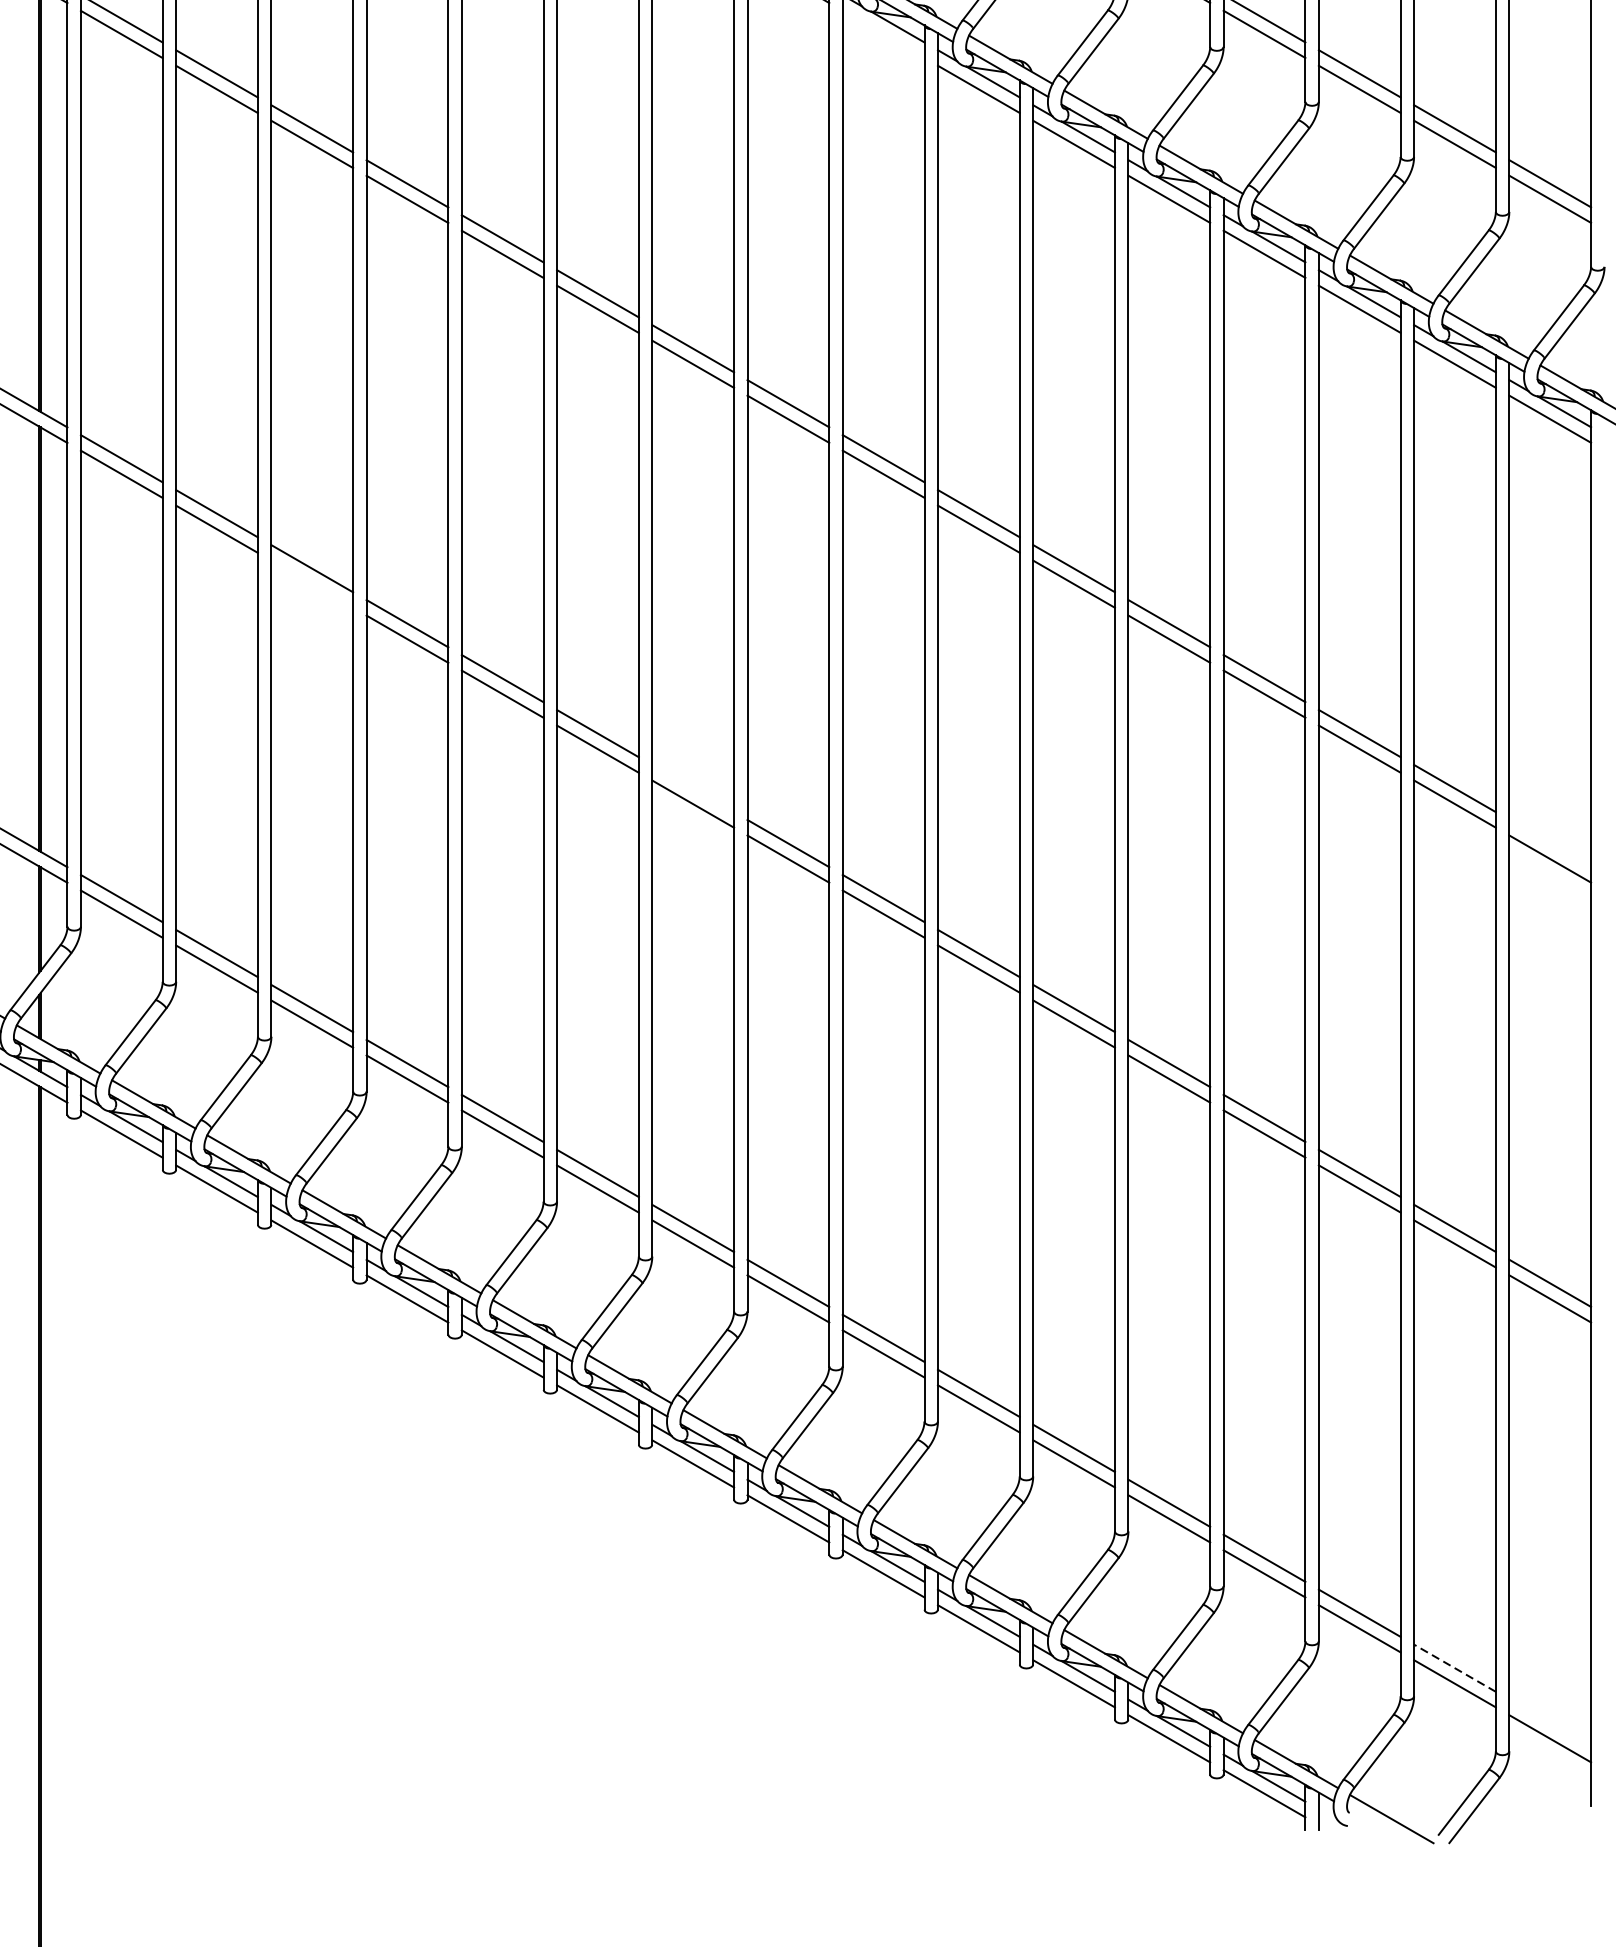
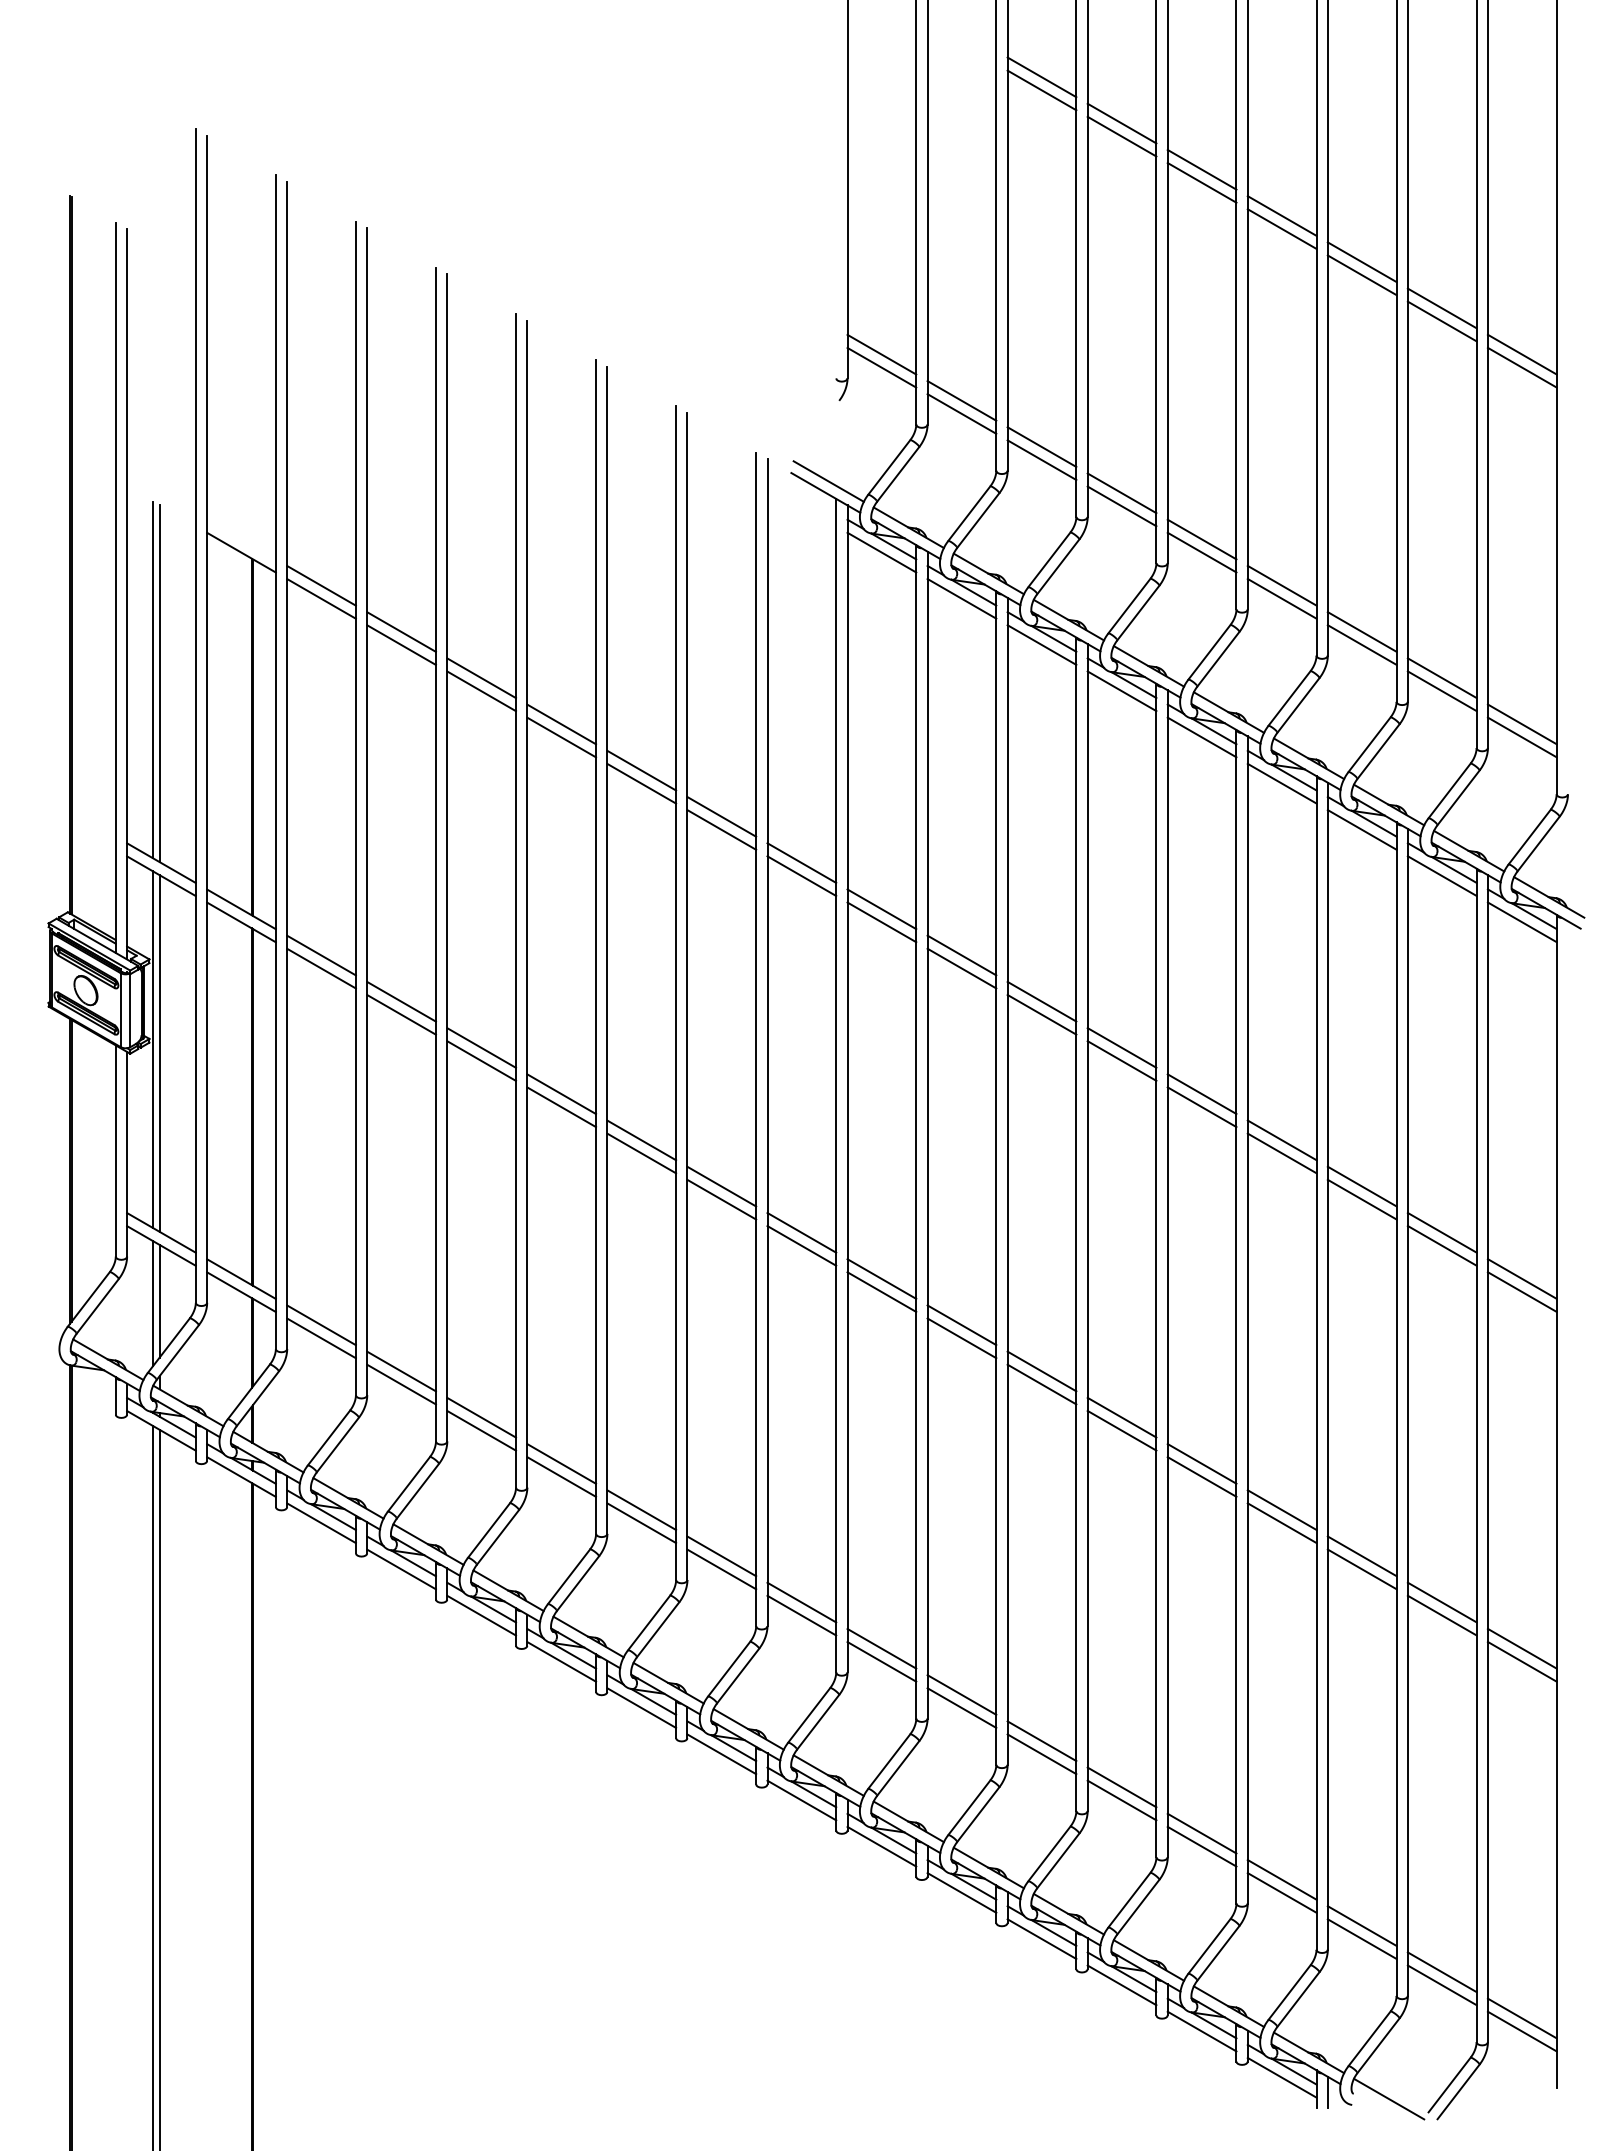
line: (883, 33) -> (961, 598), added
line: (312, 583) -> (481, 1060), added
line: (692, 788) -> (801, 1232), added
line: (1549, 842) -> (1521, 1278), added
line: (1455, 1668) -> (1442, 1972), dashed -> solid
line: (1549, 1723) -> (1521, 2018), added

